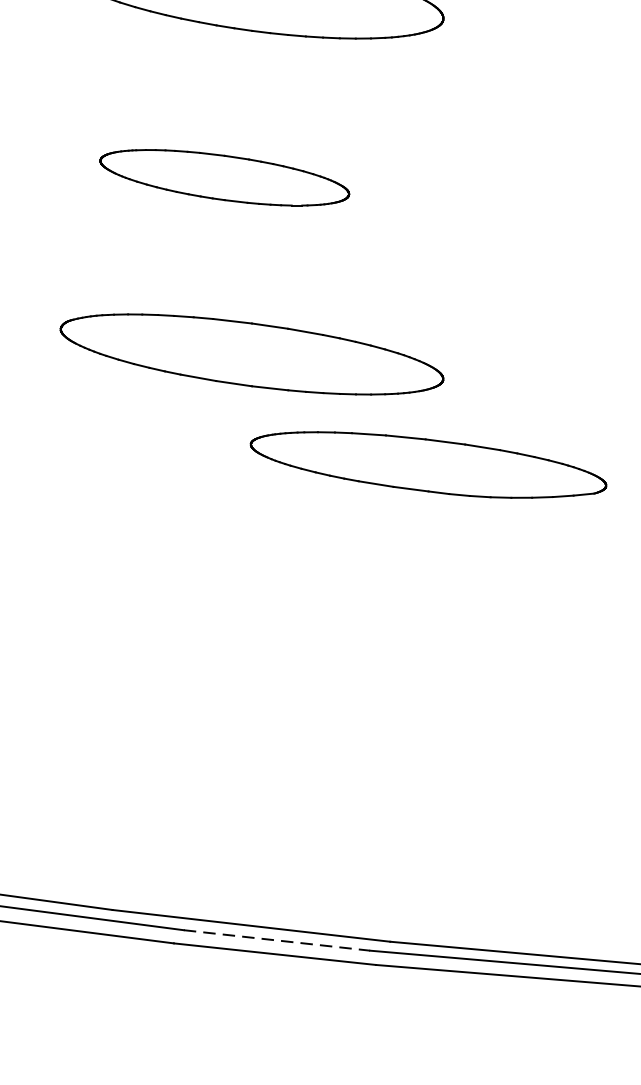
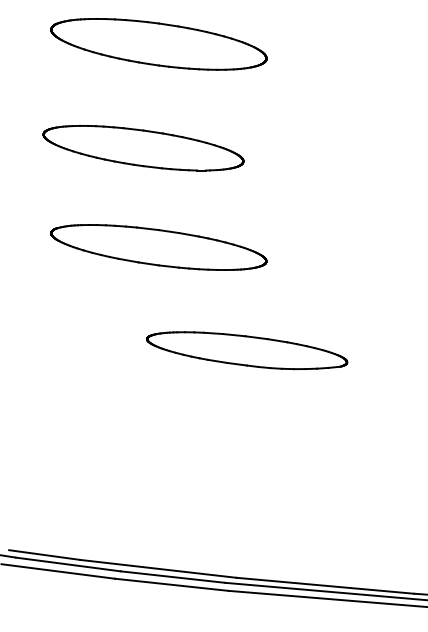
part: (224, 176) -> (143, 147), size x1.43
part: (429, 464) -> (247, 350), moved
line: (276, 941) -> (172, 577), dashed -> solid

